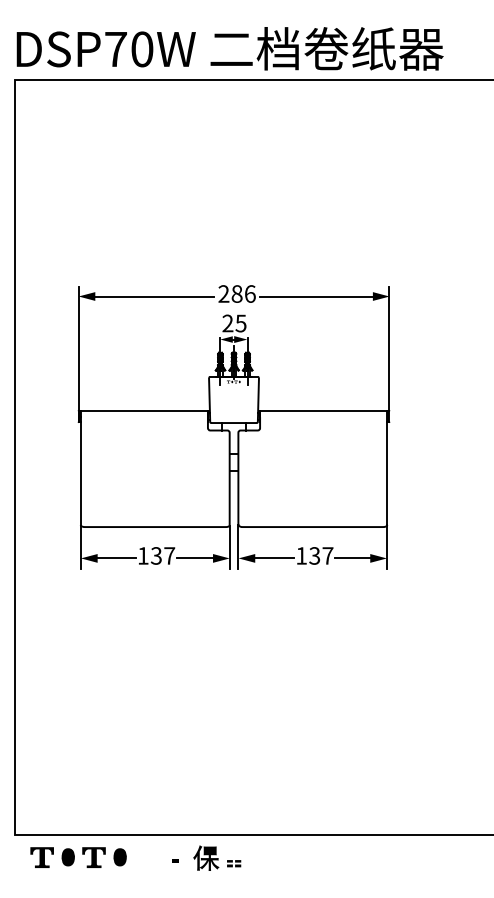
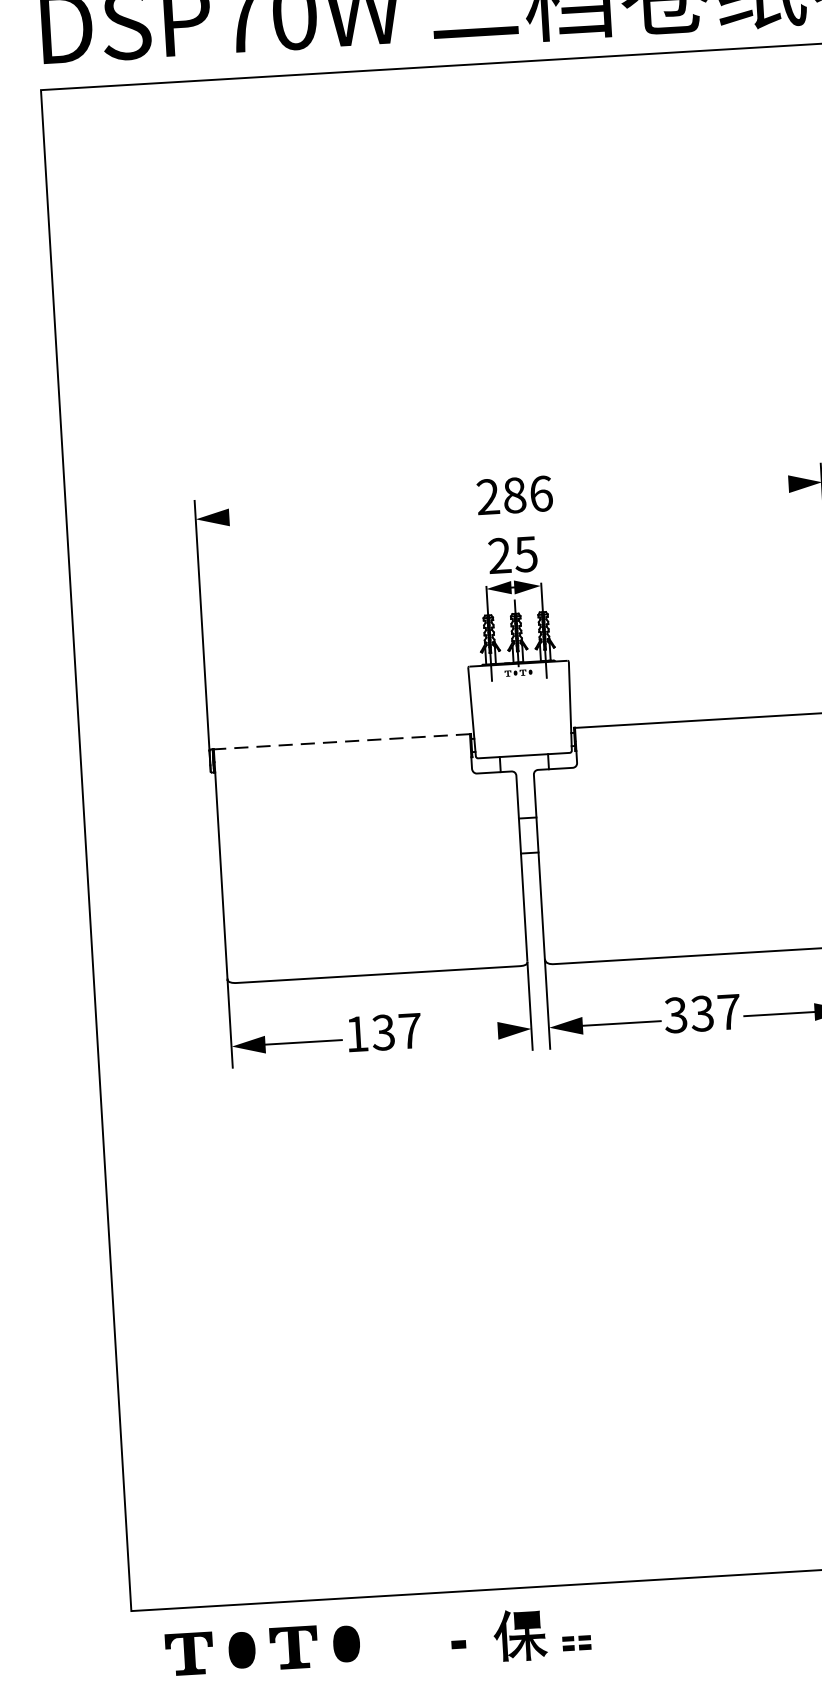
line: (151, 296) -> (342, 510), removed
line: (318, 296) -> (678, 490), removed
line: (144, 410) -> (342, 741), solid -> dashed
text: (301, 555) -> (675, 1014), 137 -> 337
line: (196, 558) -> (464, 1032), removed

